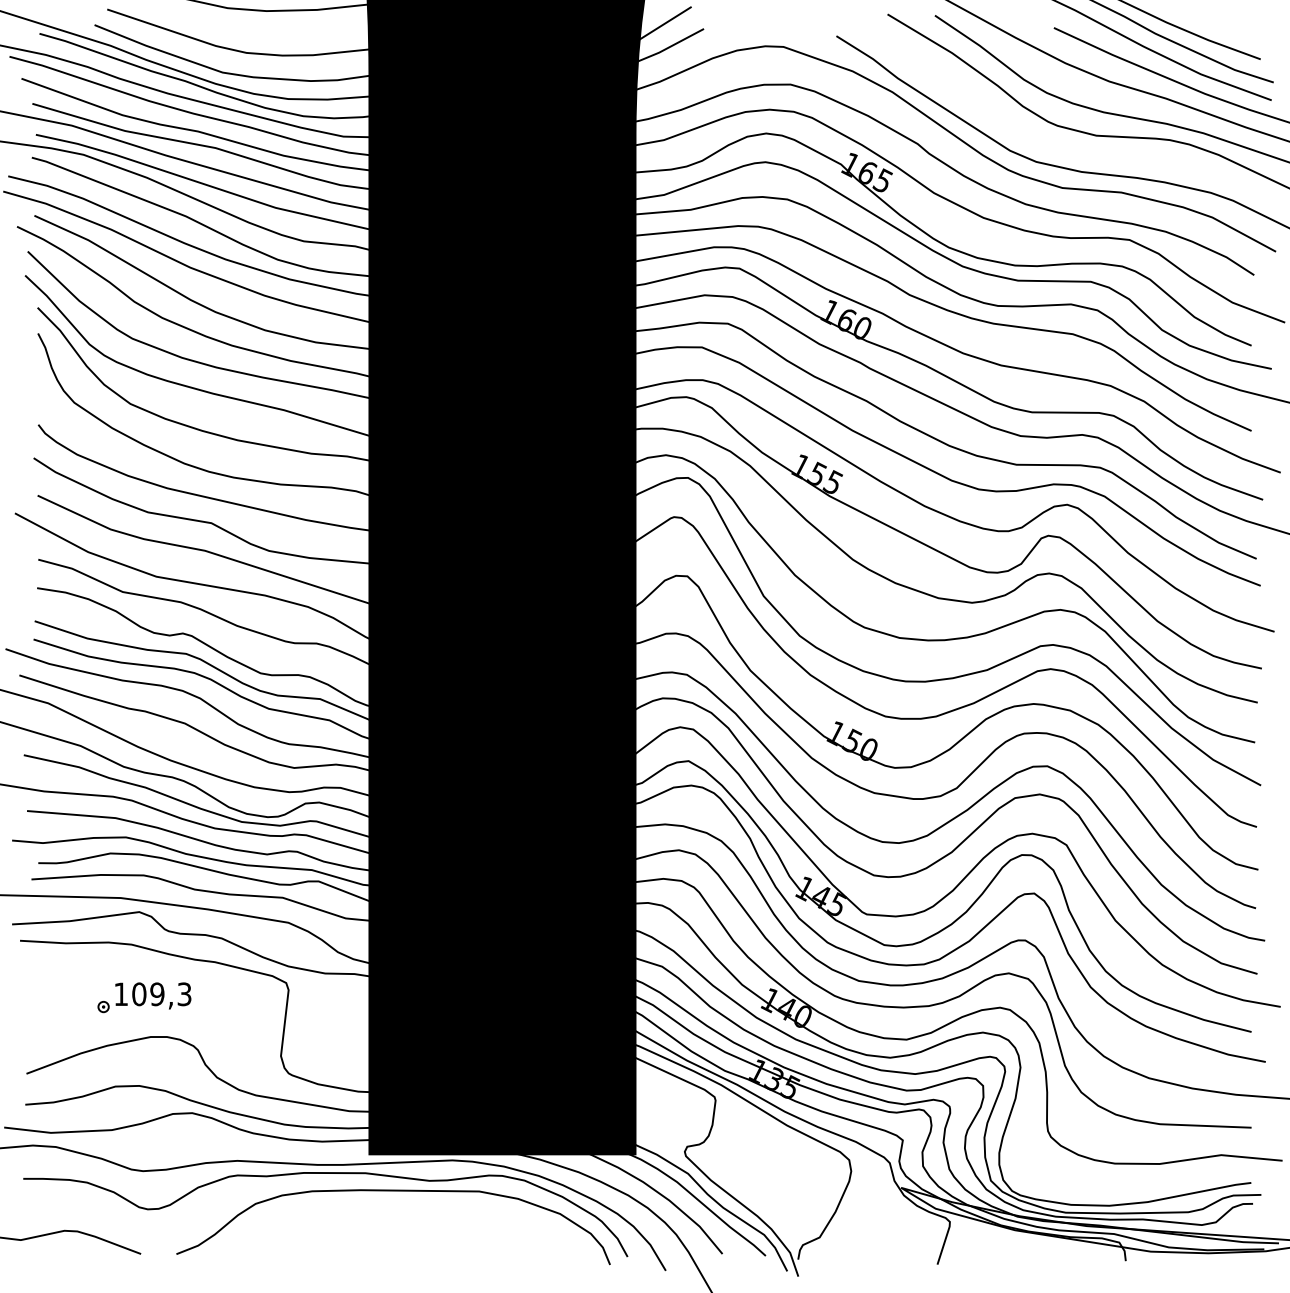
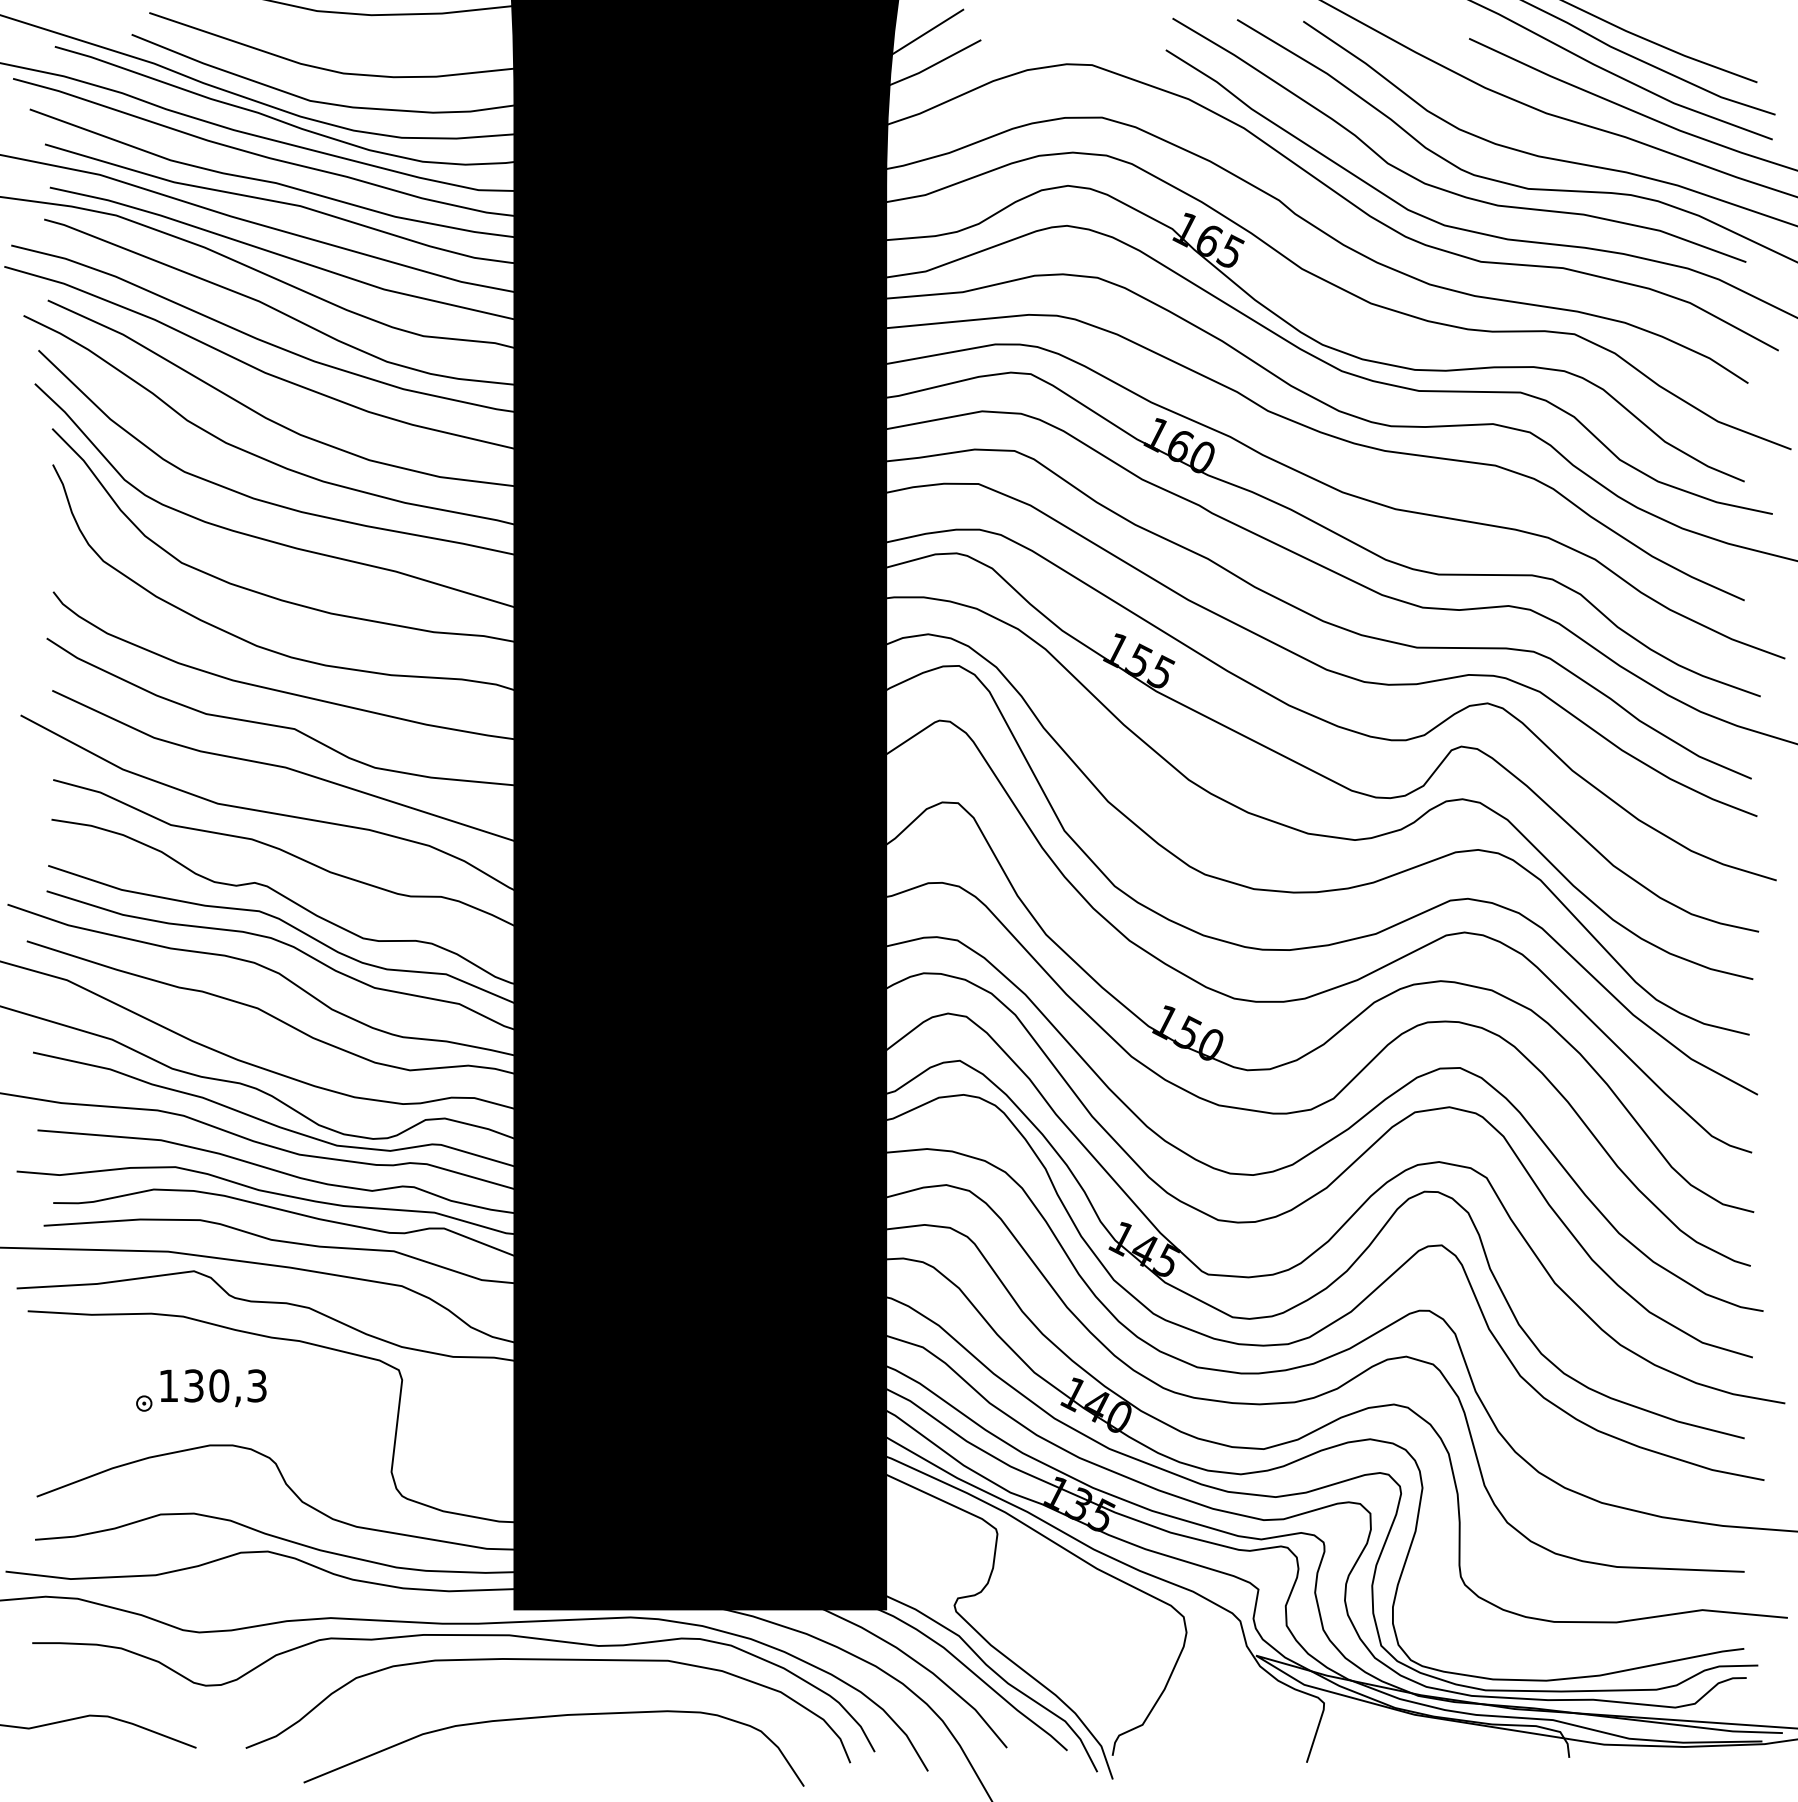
curve: (1035, 135) -> (1443, 188), added
text: (148, 994) -> (206, 1385), 109,3 -> 130,3
curve: (396, 1232) -> (552, 1717), added

